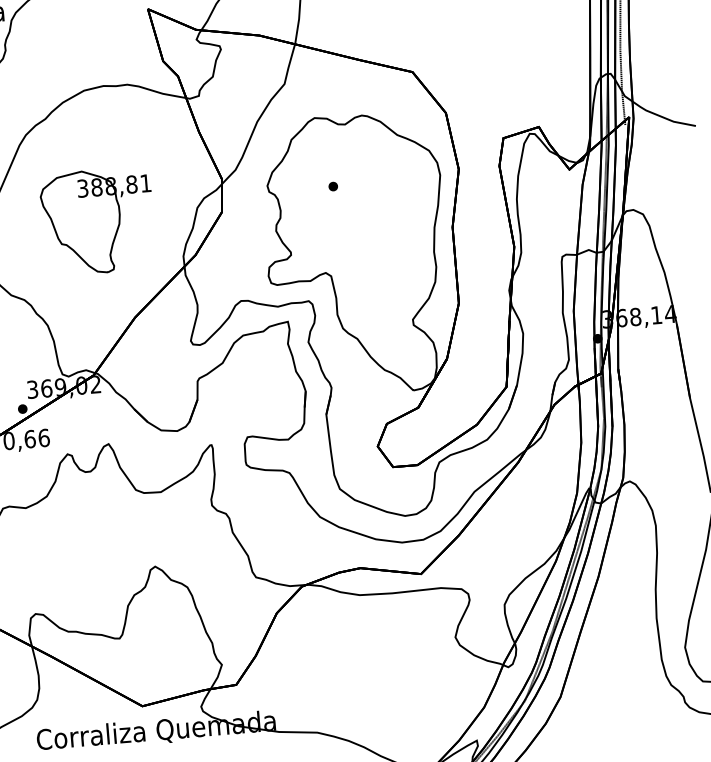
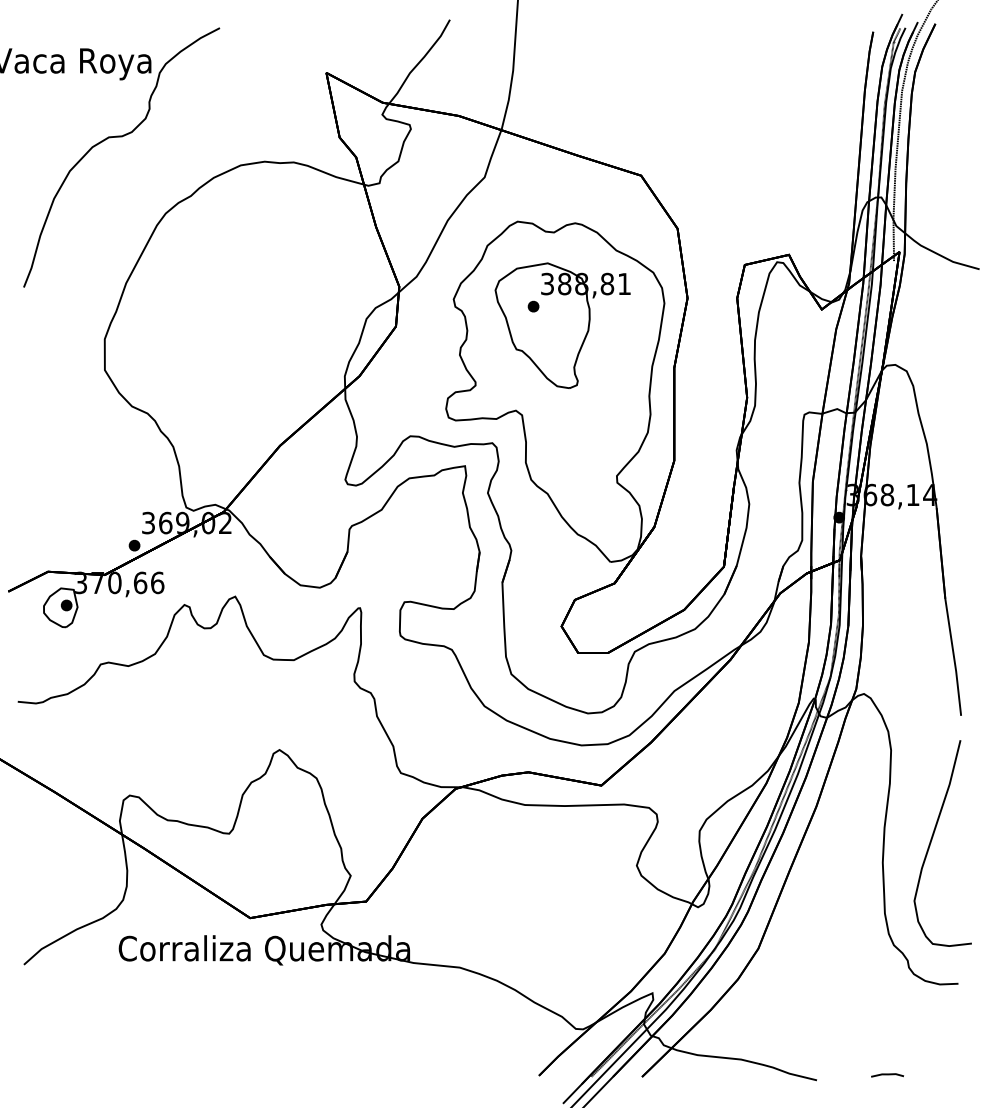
part: (97, 221) -> (562, 325), moved

